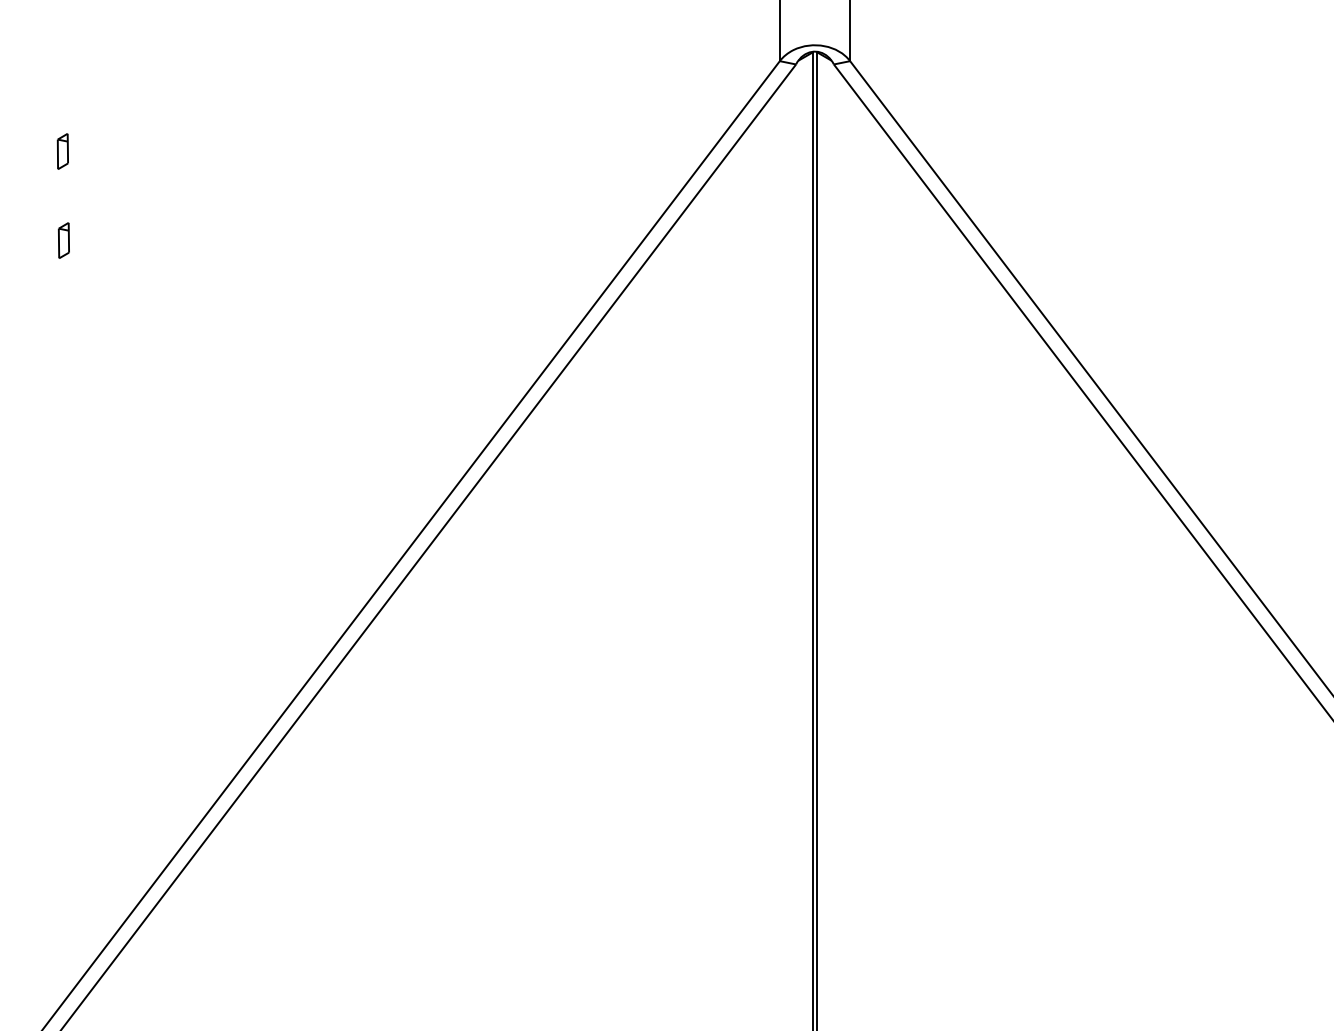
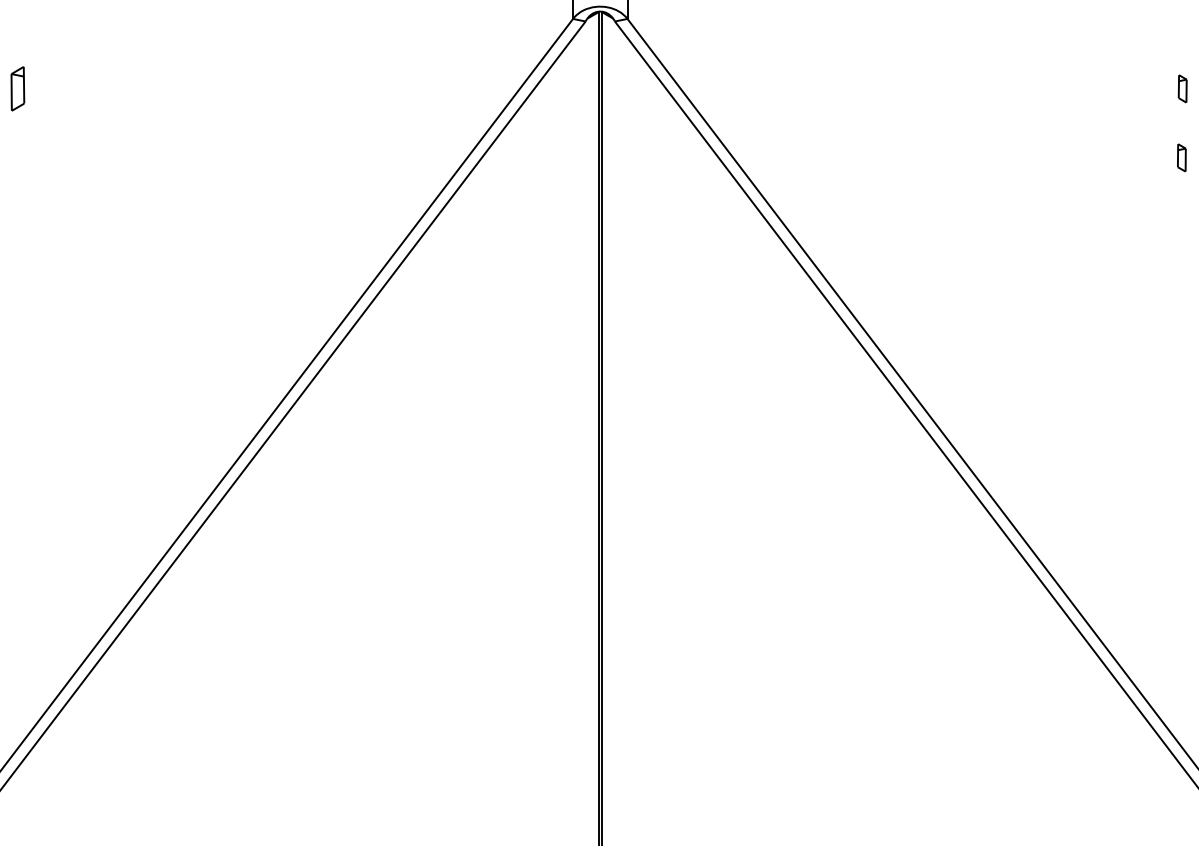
part: (62, 150) -> (17, 88), size x1.6
part: (63, 240) -> (18, 157), removed

